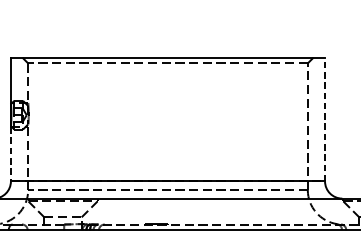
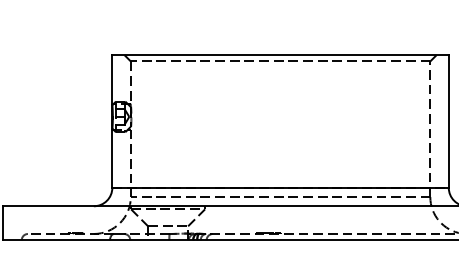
line: (324, 119) -> (448, 121), dashed -> solid
line: (11, 154) -> (112, 158), dashed -> solid

